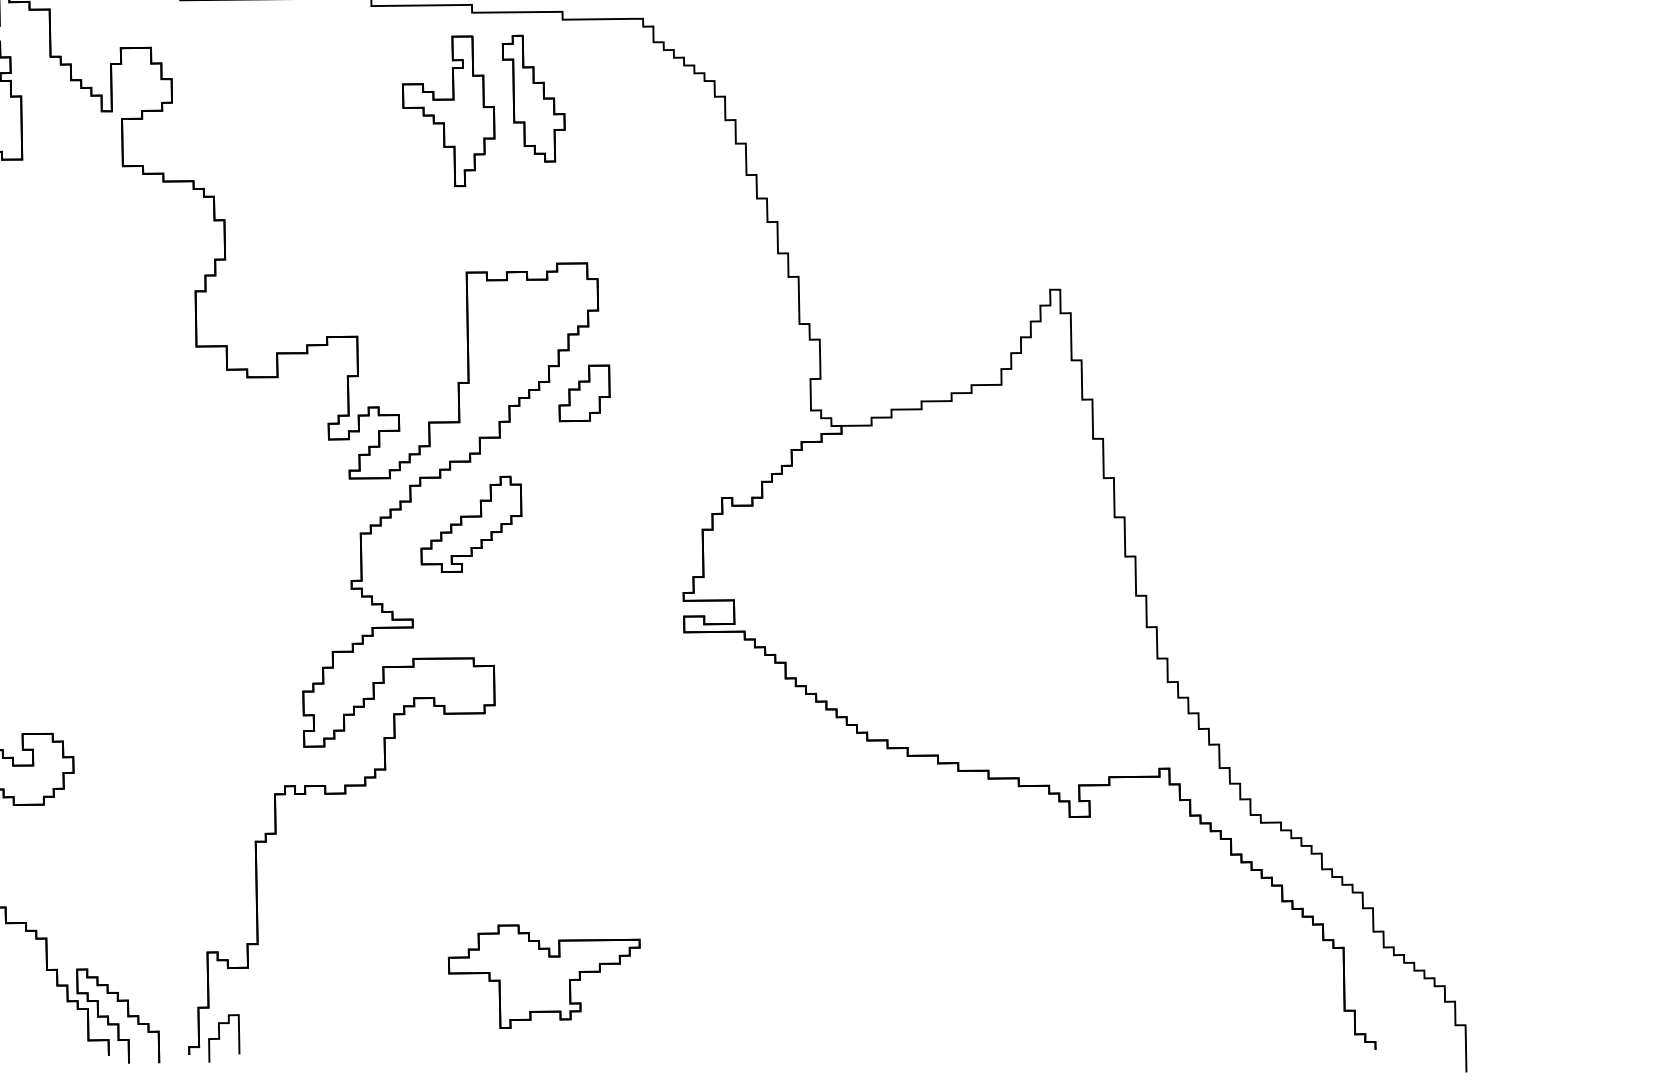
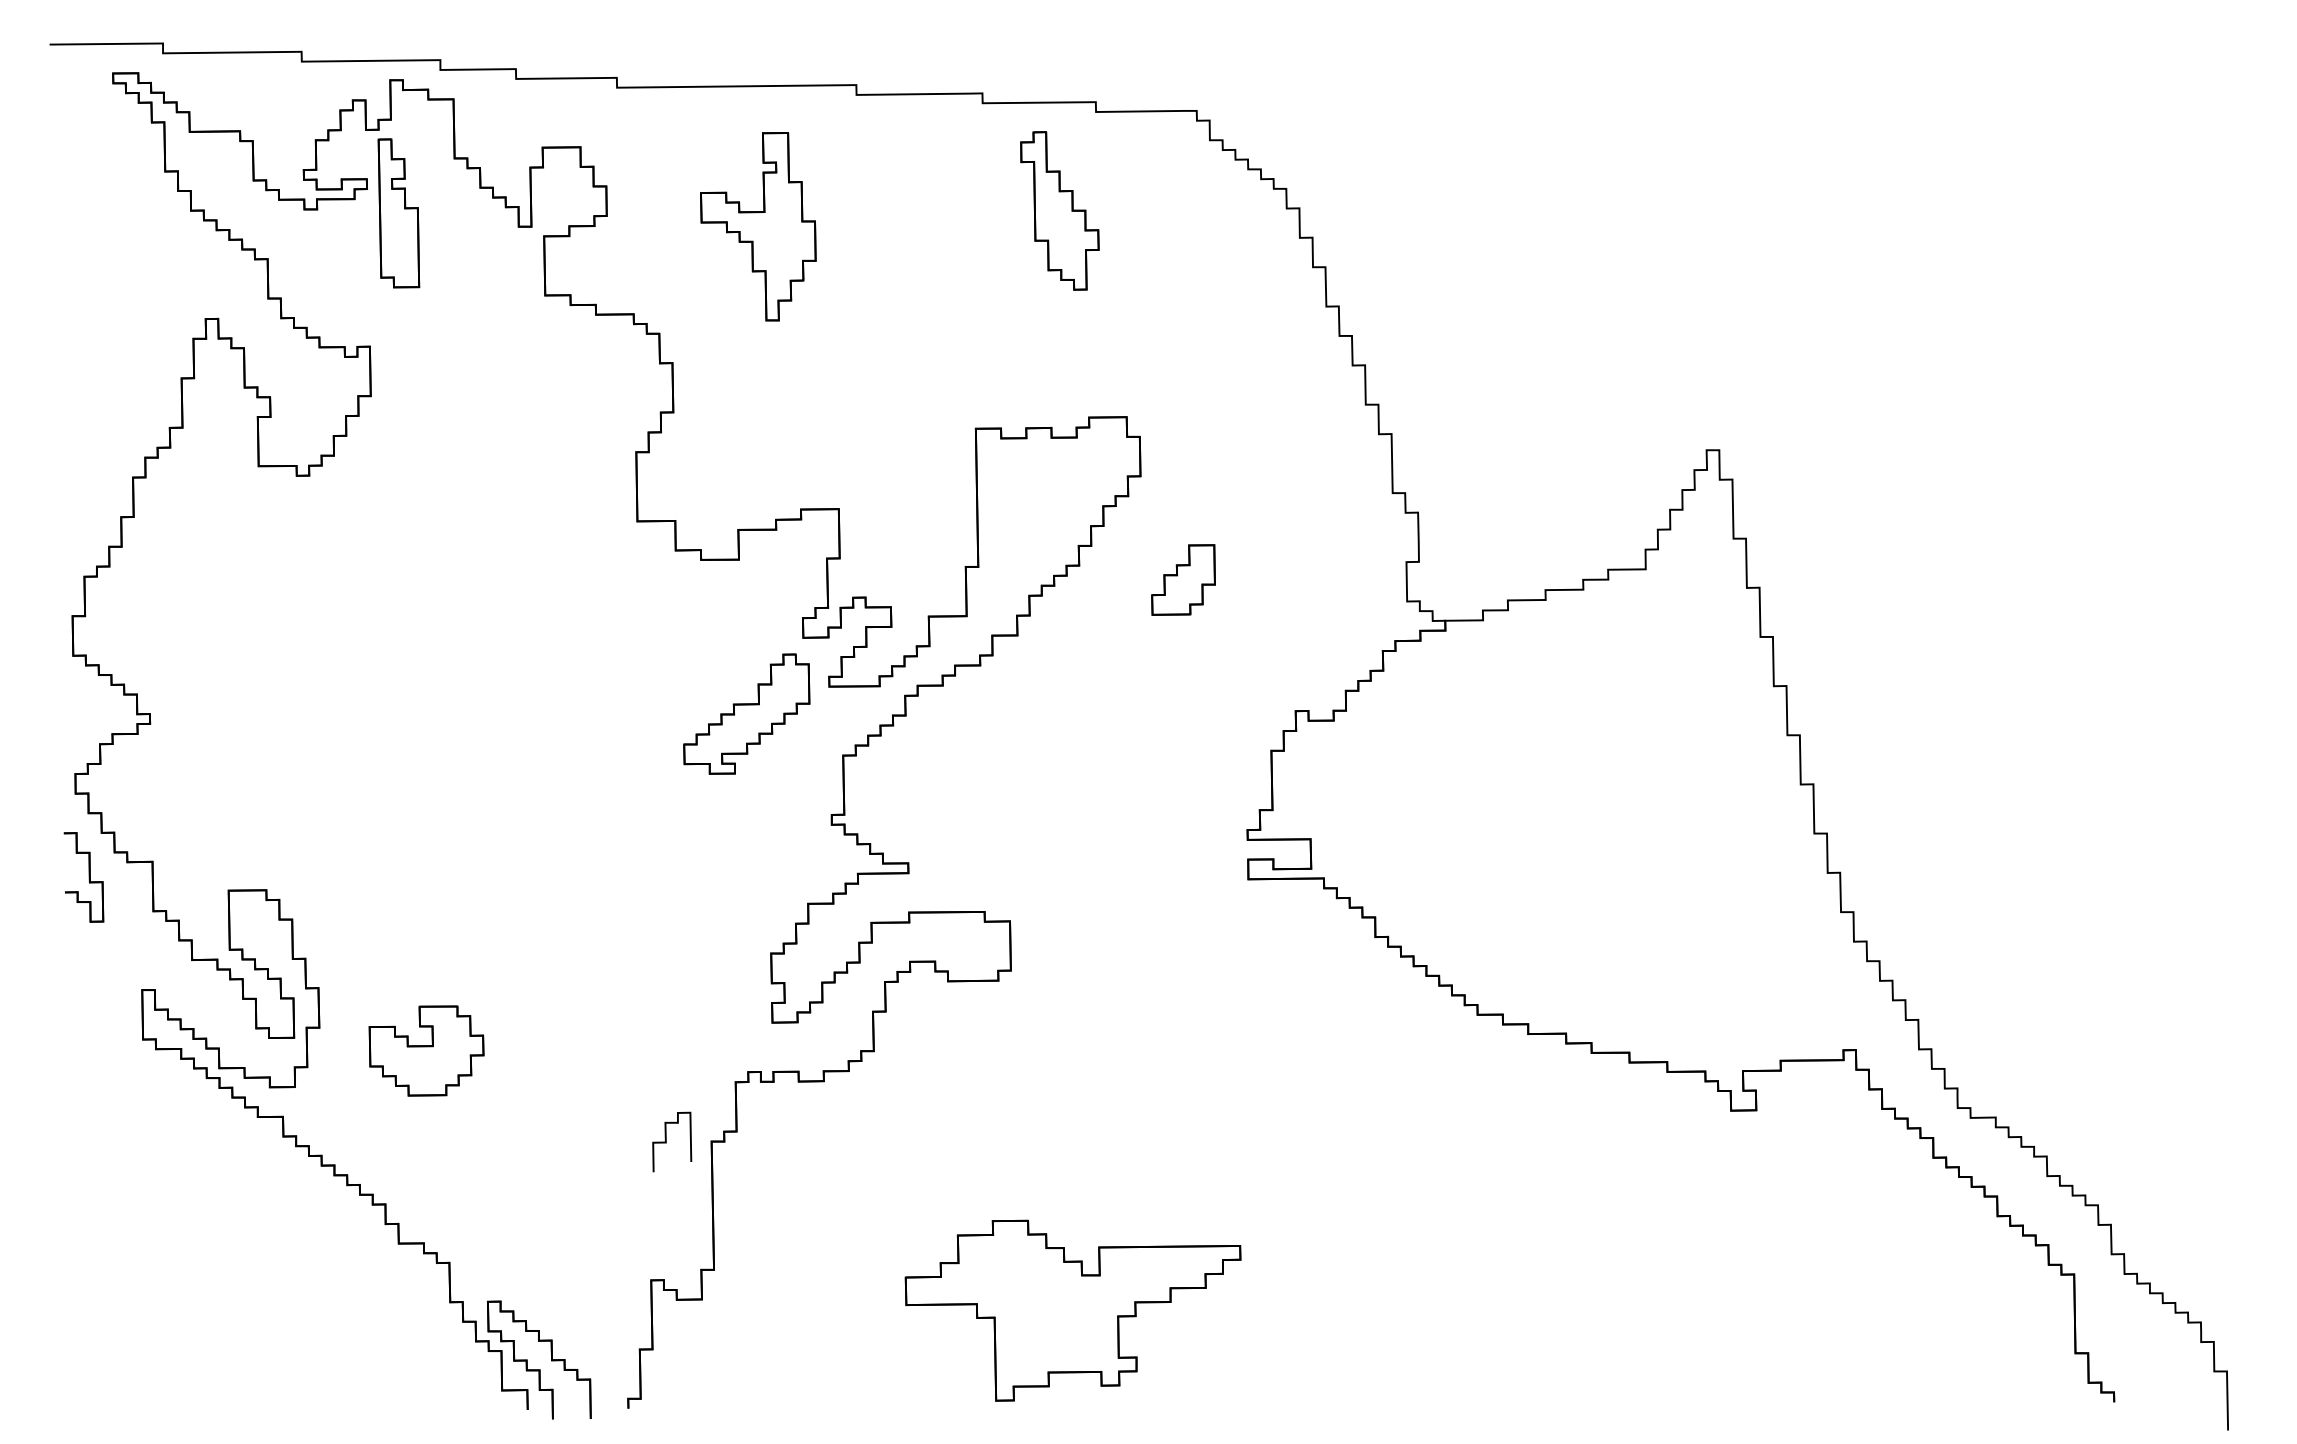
part: (448, 111) -> (758, 226), moved
part: (584, 392) -> (1183, 579), moved
part: (471, 523) -> (746, 713), moved
part: (543, 976) -> (1072, 1310), size x1.4
curve: (219, 1038) -> (666, 1141), moved

